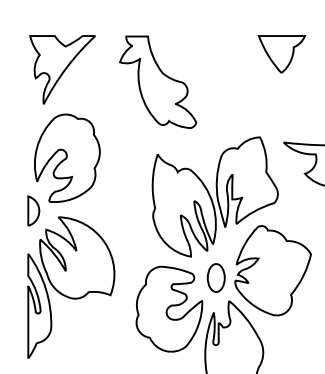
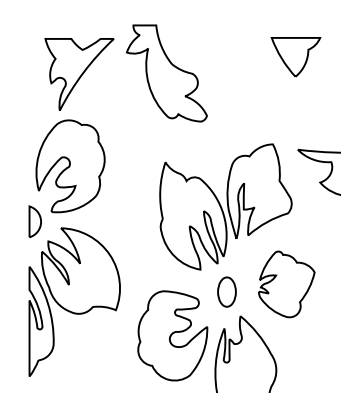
part: (62, 69) -> (79, 74), moved
part: (157, 82) -> (166, 73), moved
part: (272, 270) -> (286, 284), size x0.7
part: (169, 308) -> (172, 335), moved

